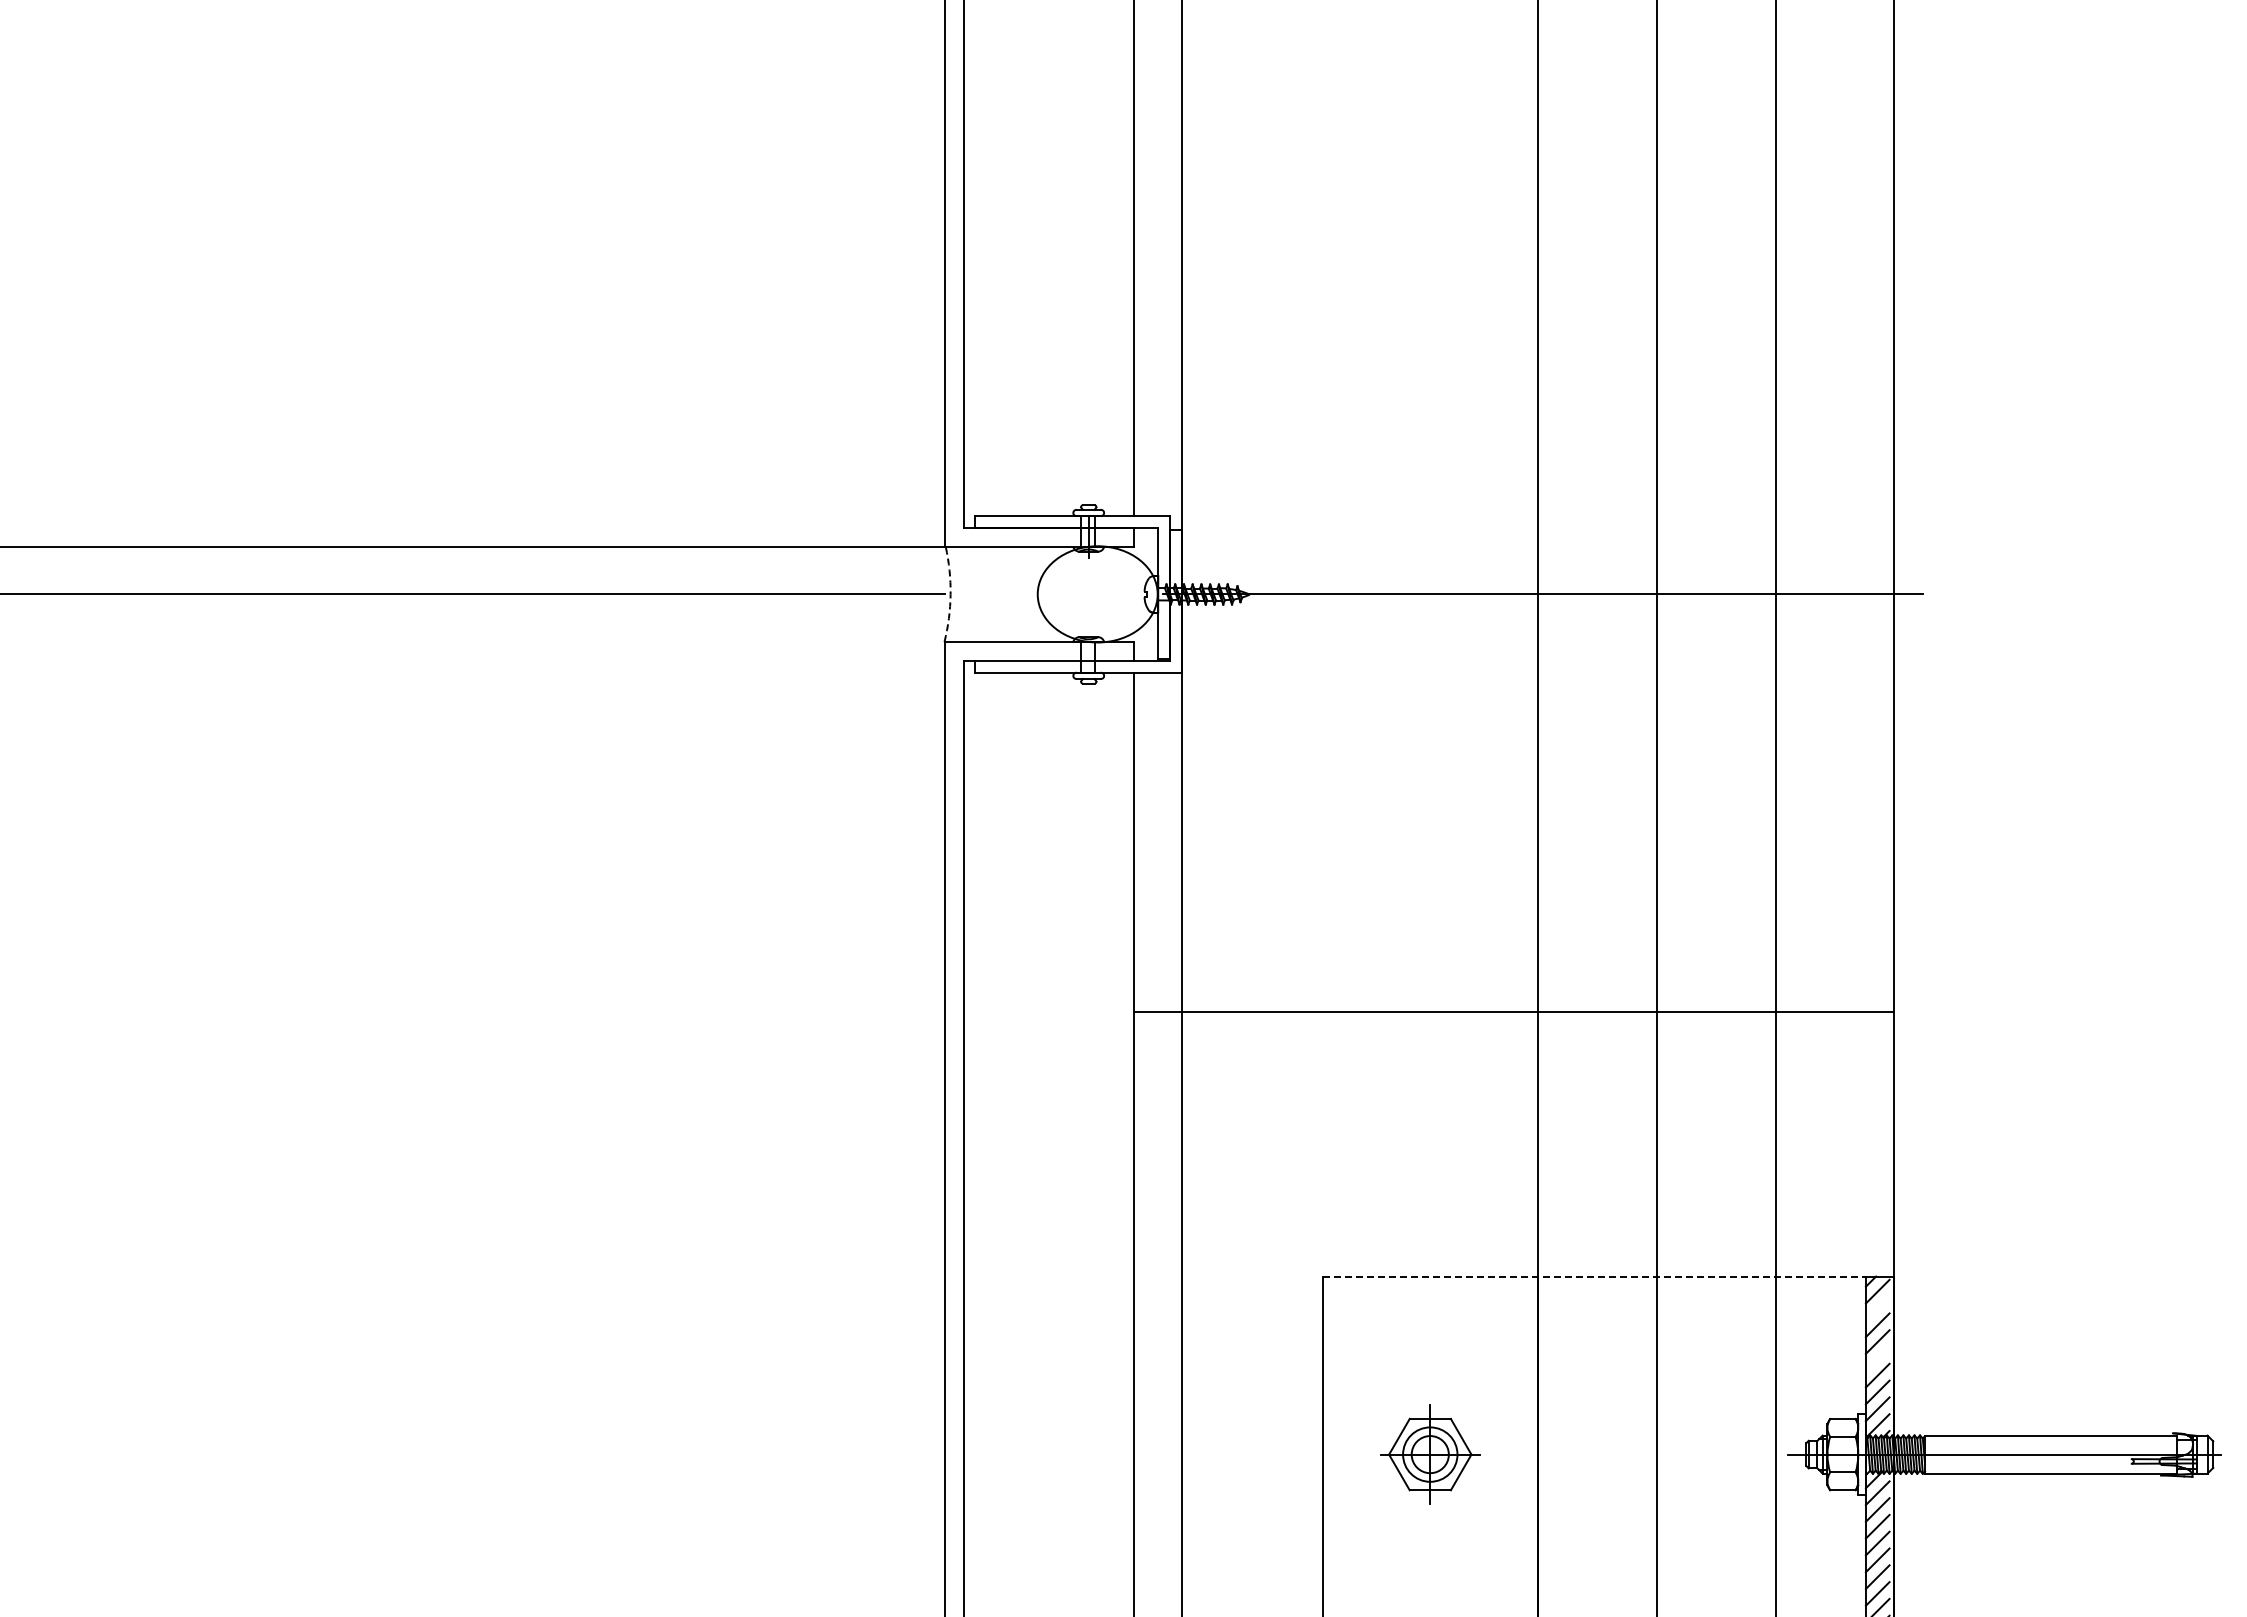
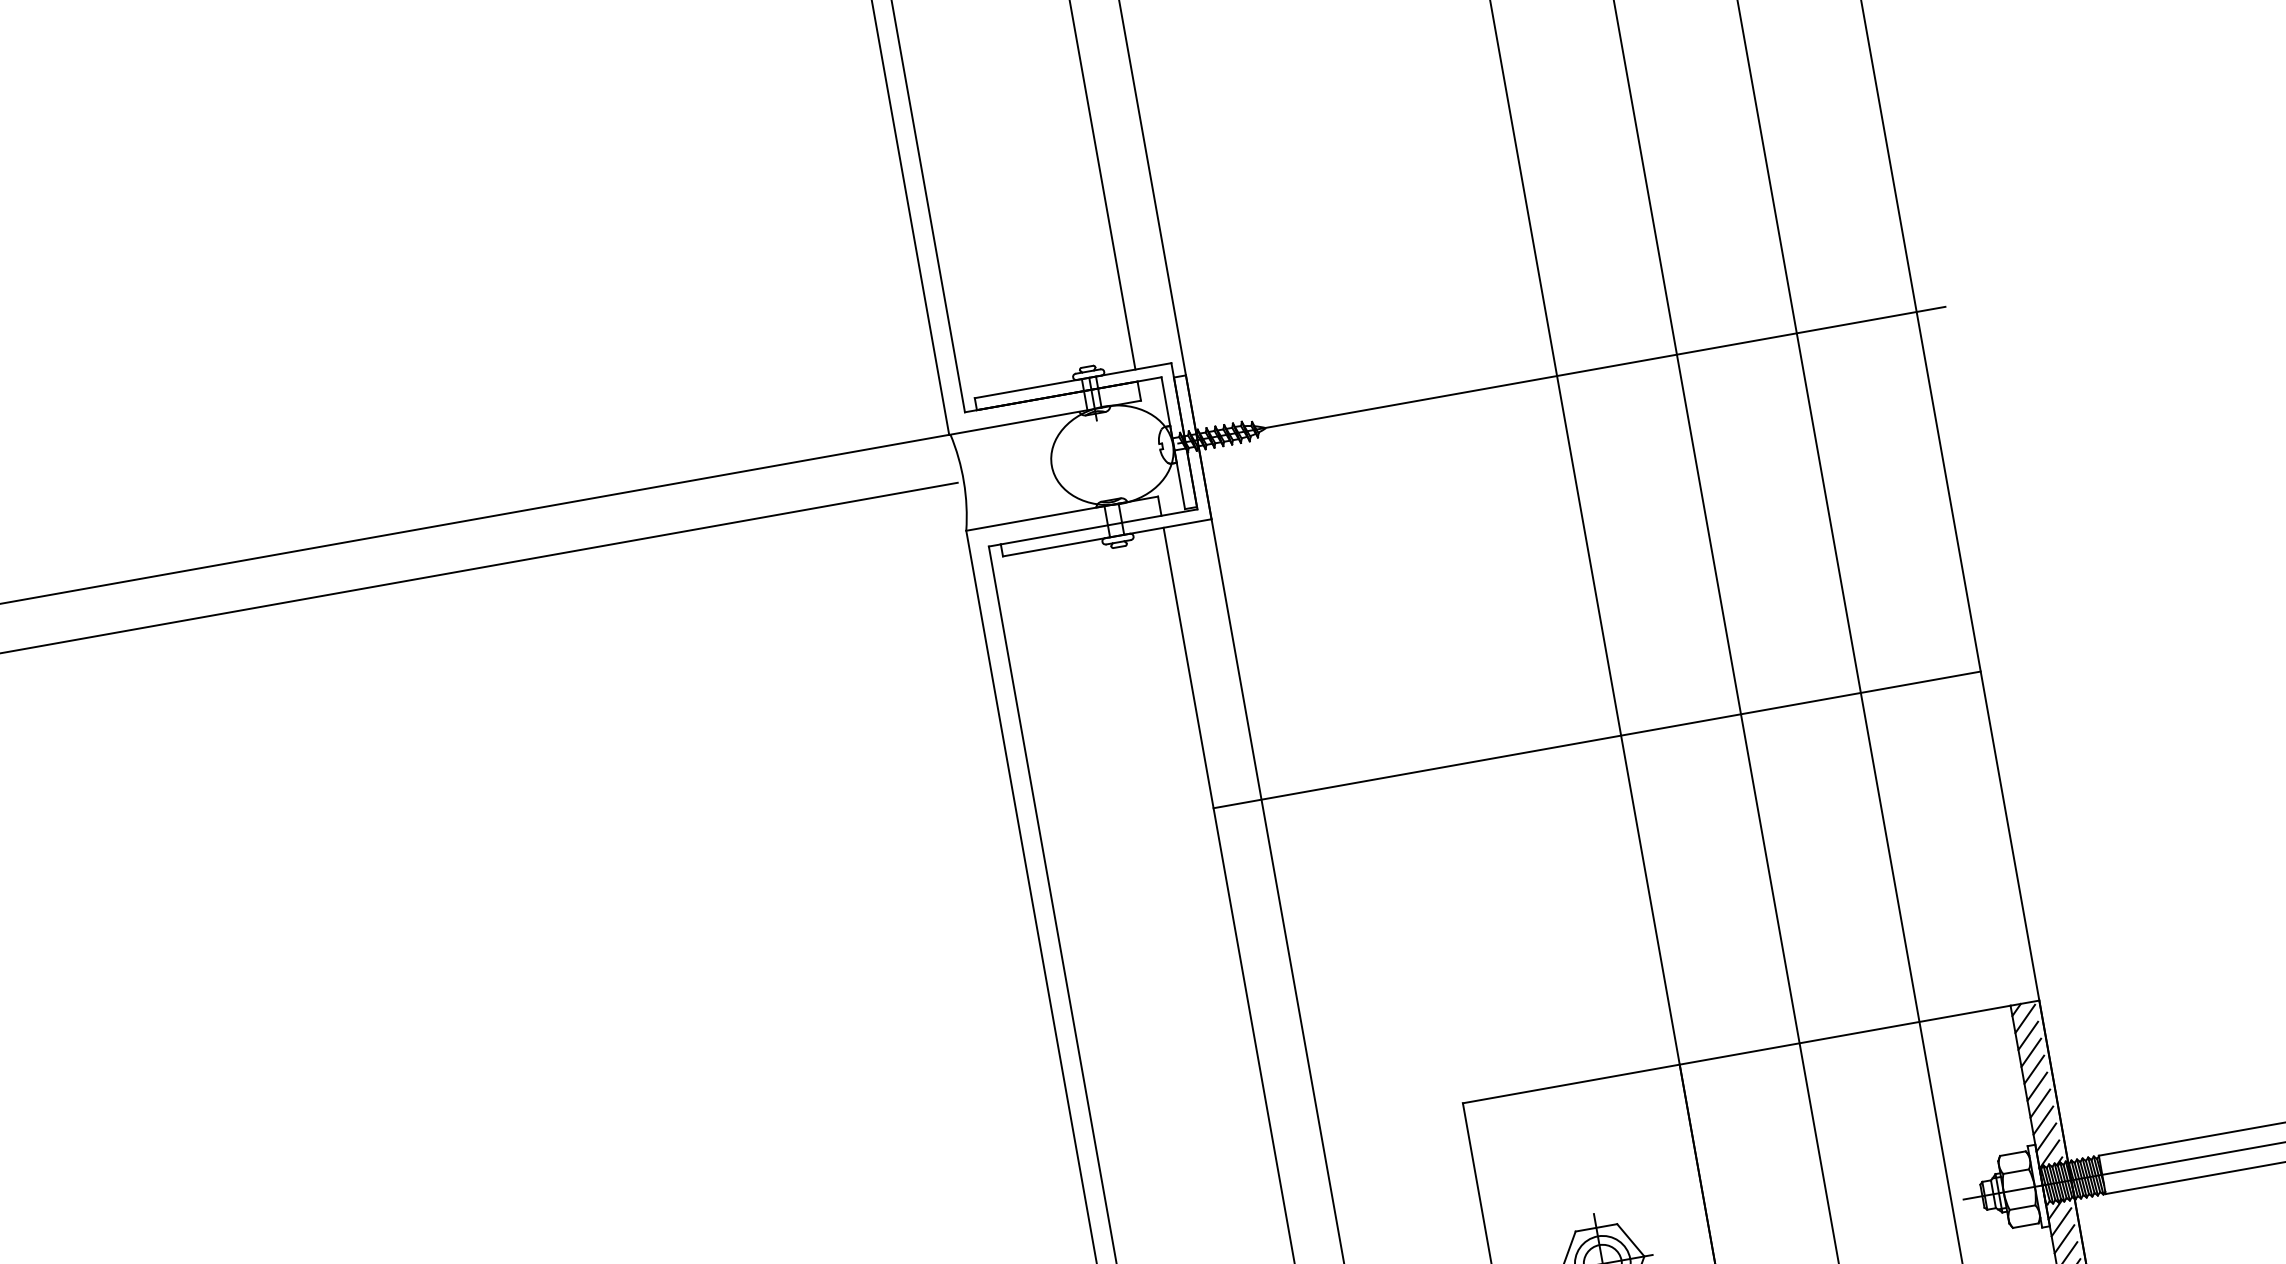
arc: (950, 594) -> (963, 481), dashed -> solid
line: (1514, 1011) -> (1597, 739), moved
line: (1595, 1276) -> (1737, 1054), dashed -> solid
line: (1877, 1308) -> (2028, 1035), added
line: (1877, 1358) -> (2037, 1086), added

